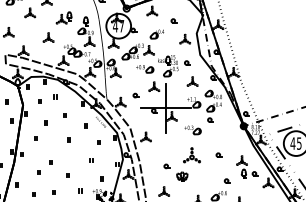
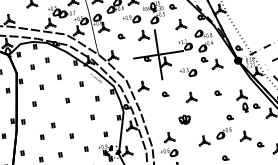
part: (135, 95) -> (120, 36), moved
part: (222, 126) -> (217, 64), added
part: (191, 154) -> (190, 96), size x0.62
part: (166, 166) -> (164, 94), moved

